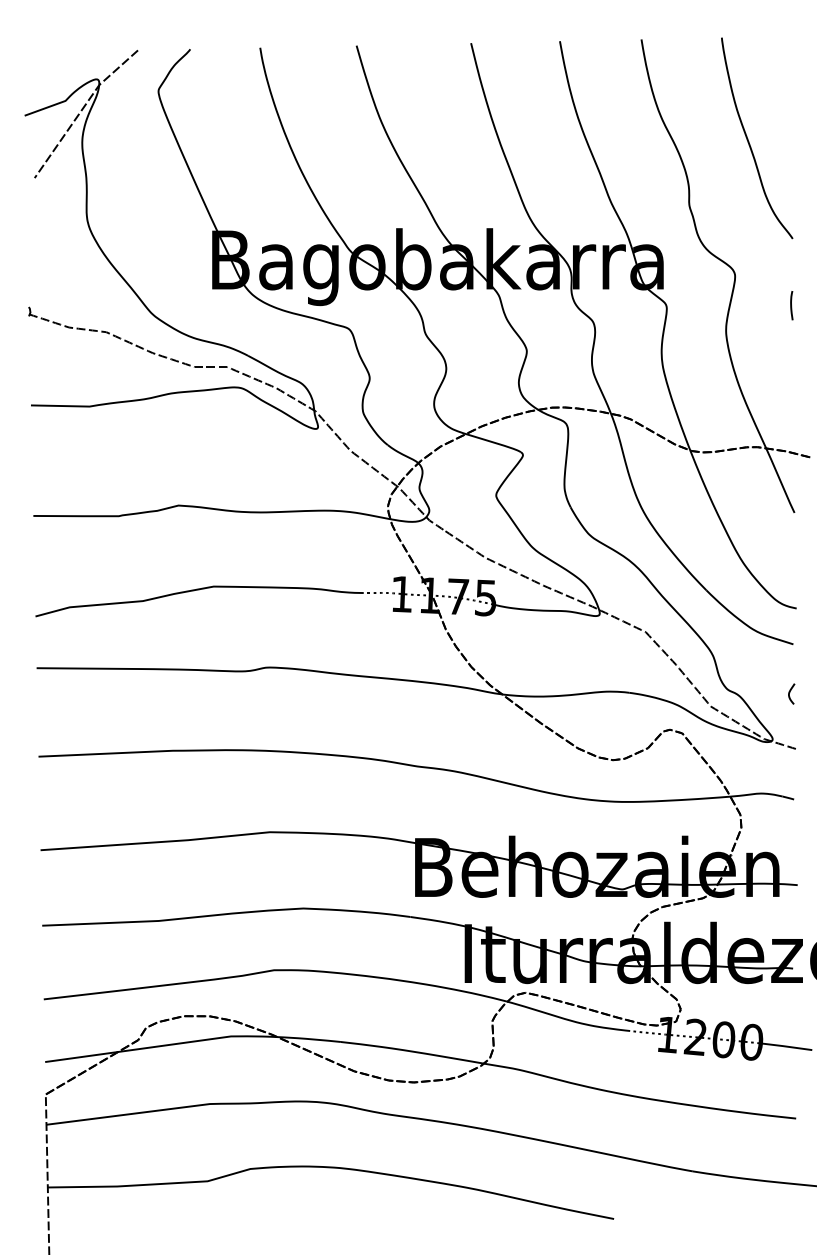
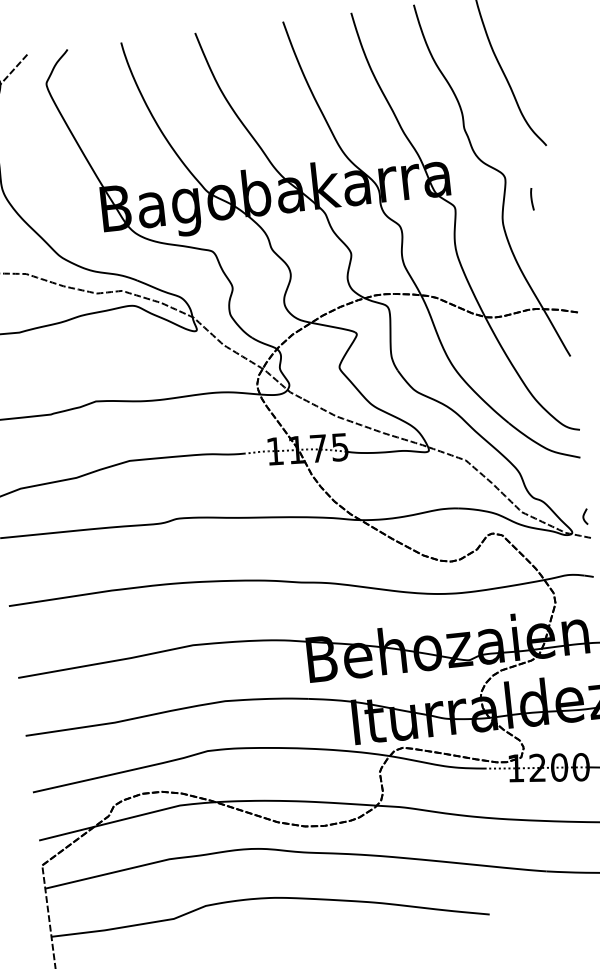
curve: (791, 305) -> (531, 199), moved
curve: (790, 692) -> (584, 515), moved

